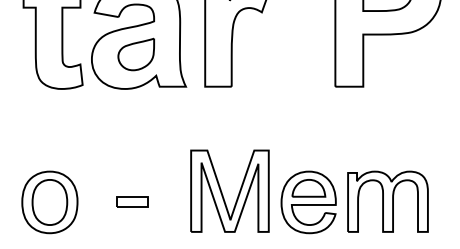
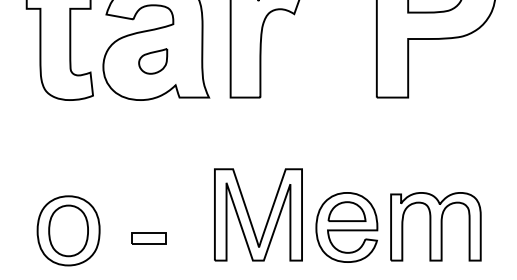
part: (135, 54) -> (152, 61), size x0.7
part: (132, 201) -> (149, 237), moved
part: (49, 202) -> (68, 230), moved

